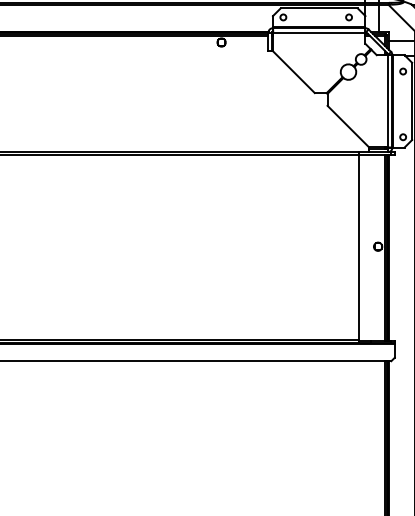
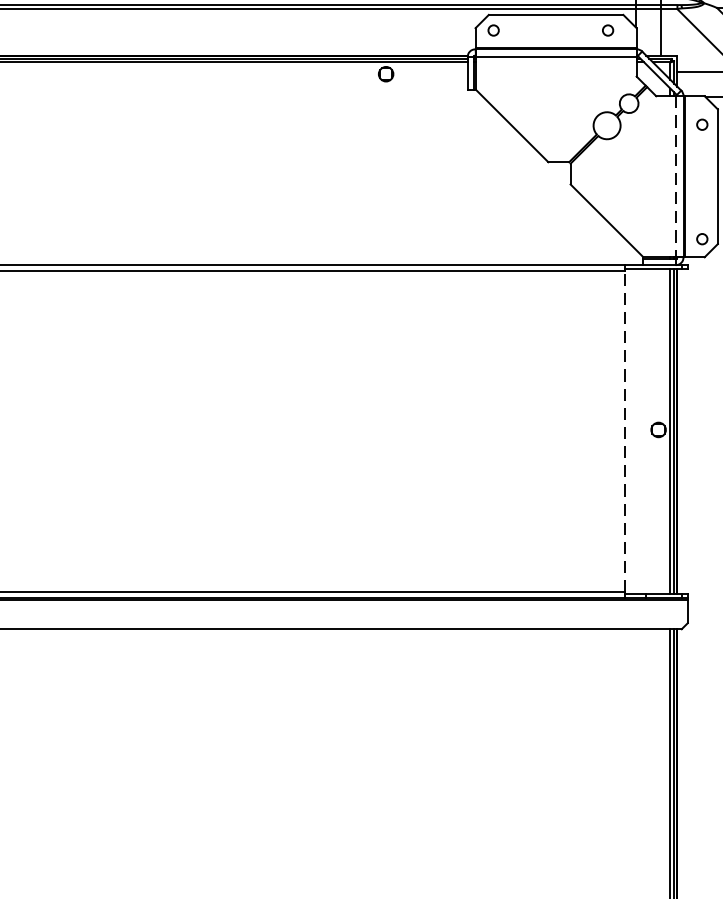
line: (387, 101) -> (675, 176), solid -> dashed
line: (358, 247) -> (624, 431), solid -> dashed

